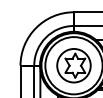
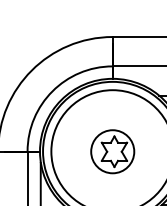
part: (73, 65) -> (111, 151), size x0.6

